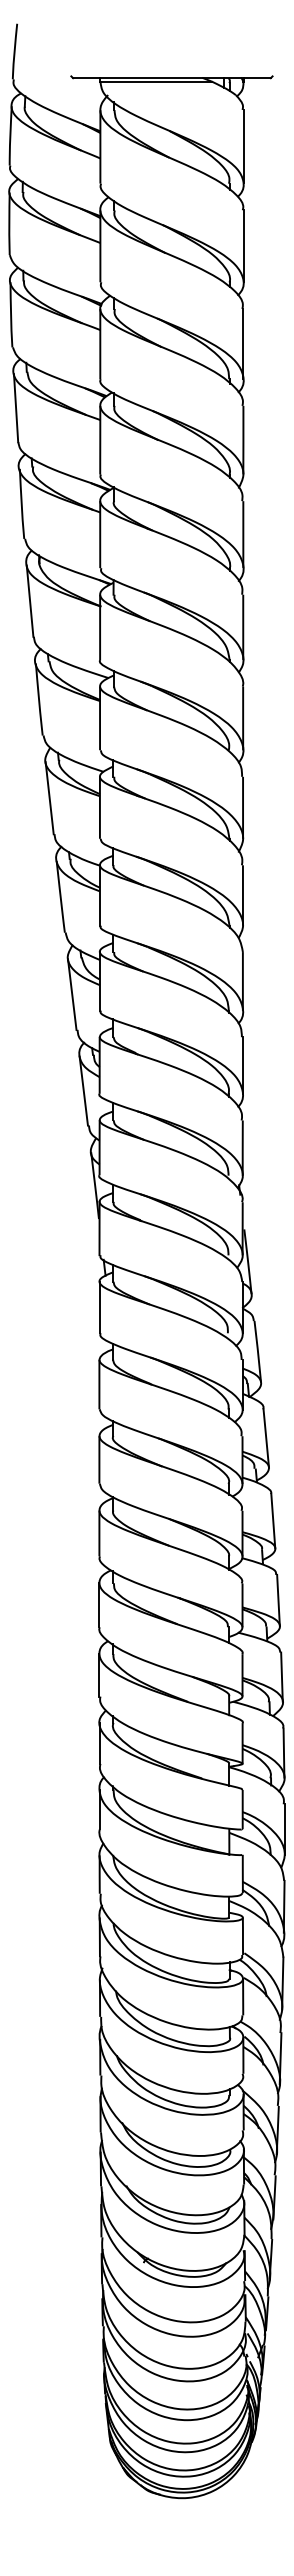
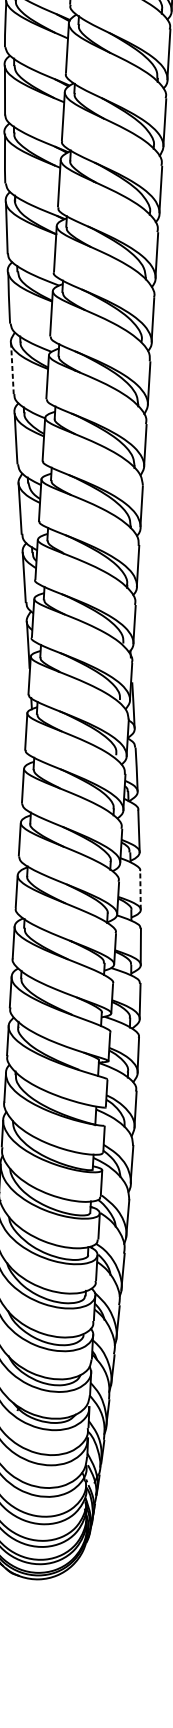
line: (49, 798) -> (12, 368), solid -> dashed
line: (273, 1520) -> (140, 889), solid -> dashed

